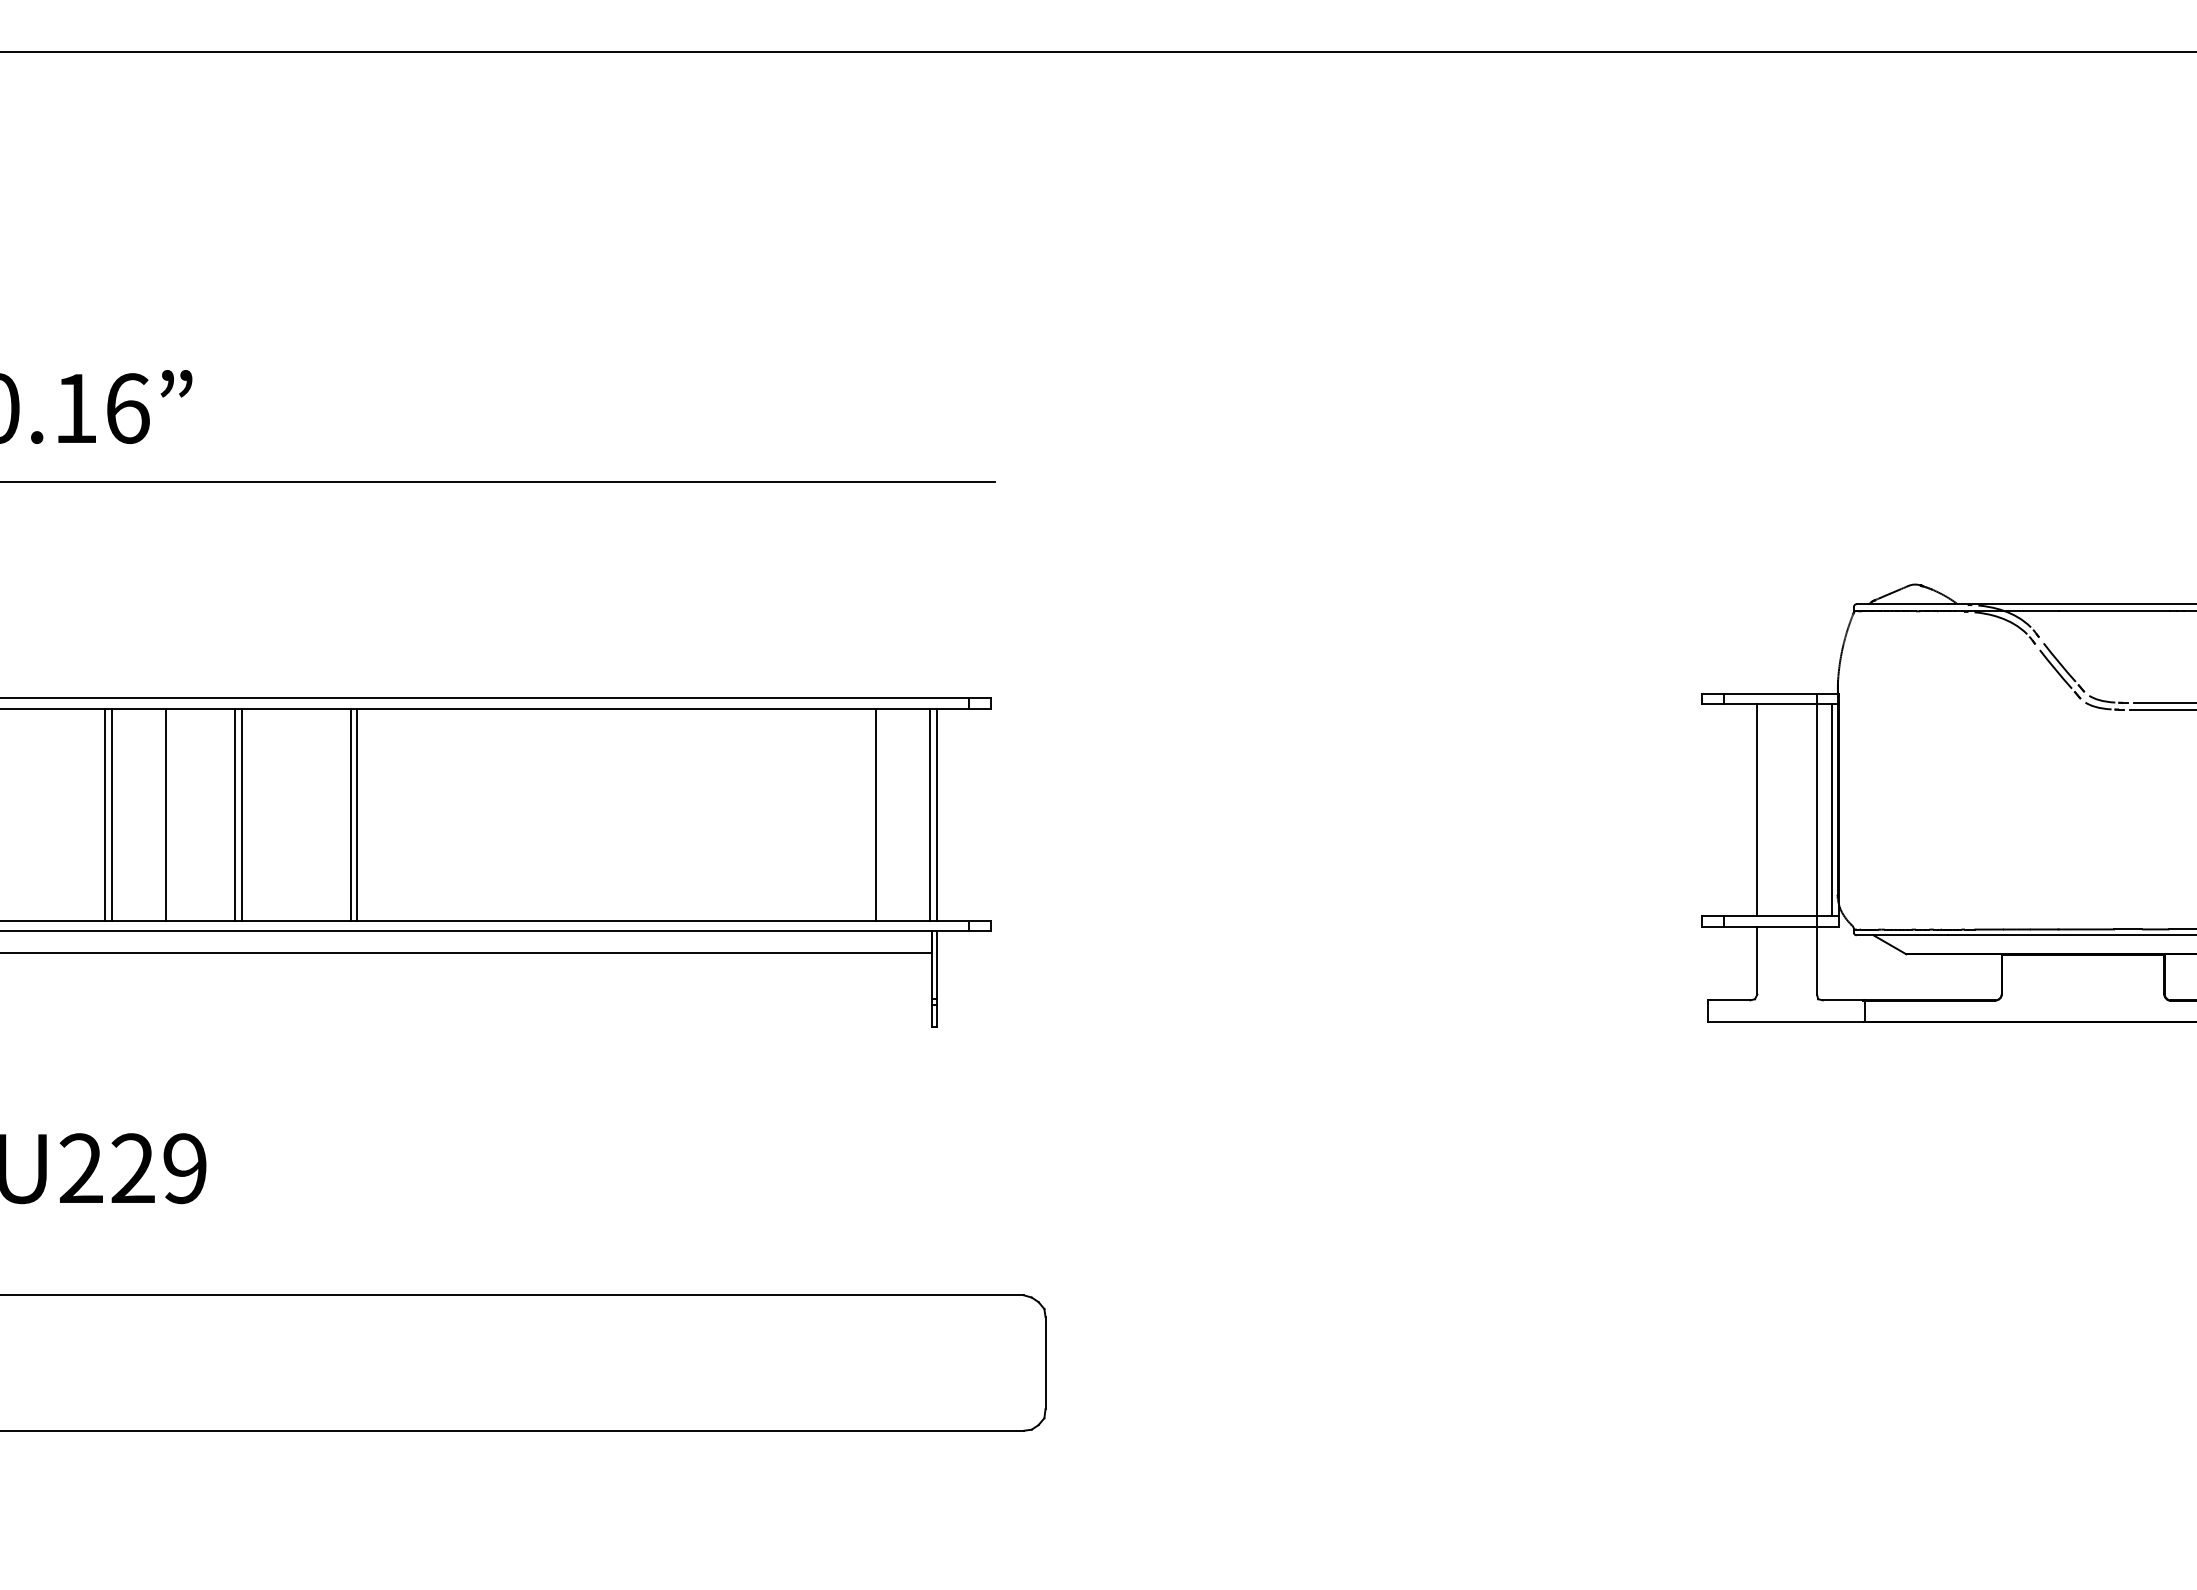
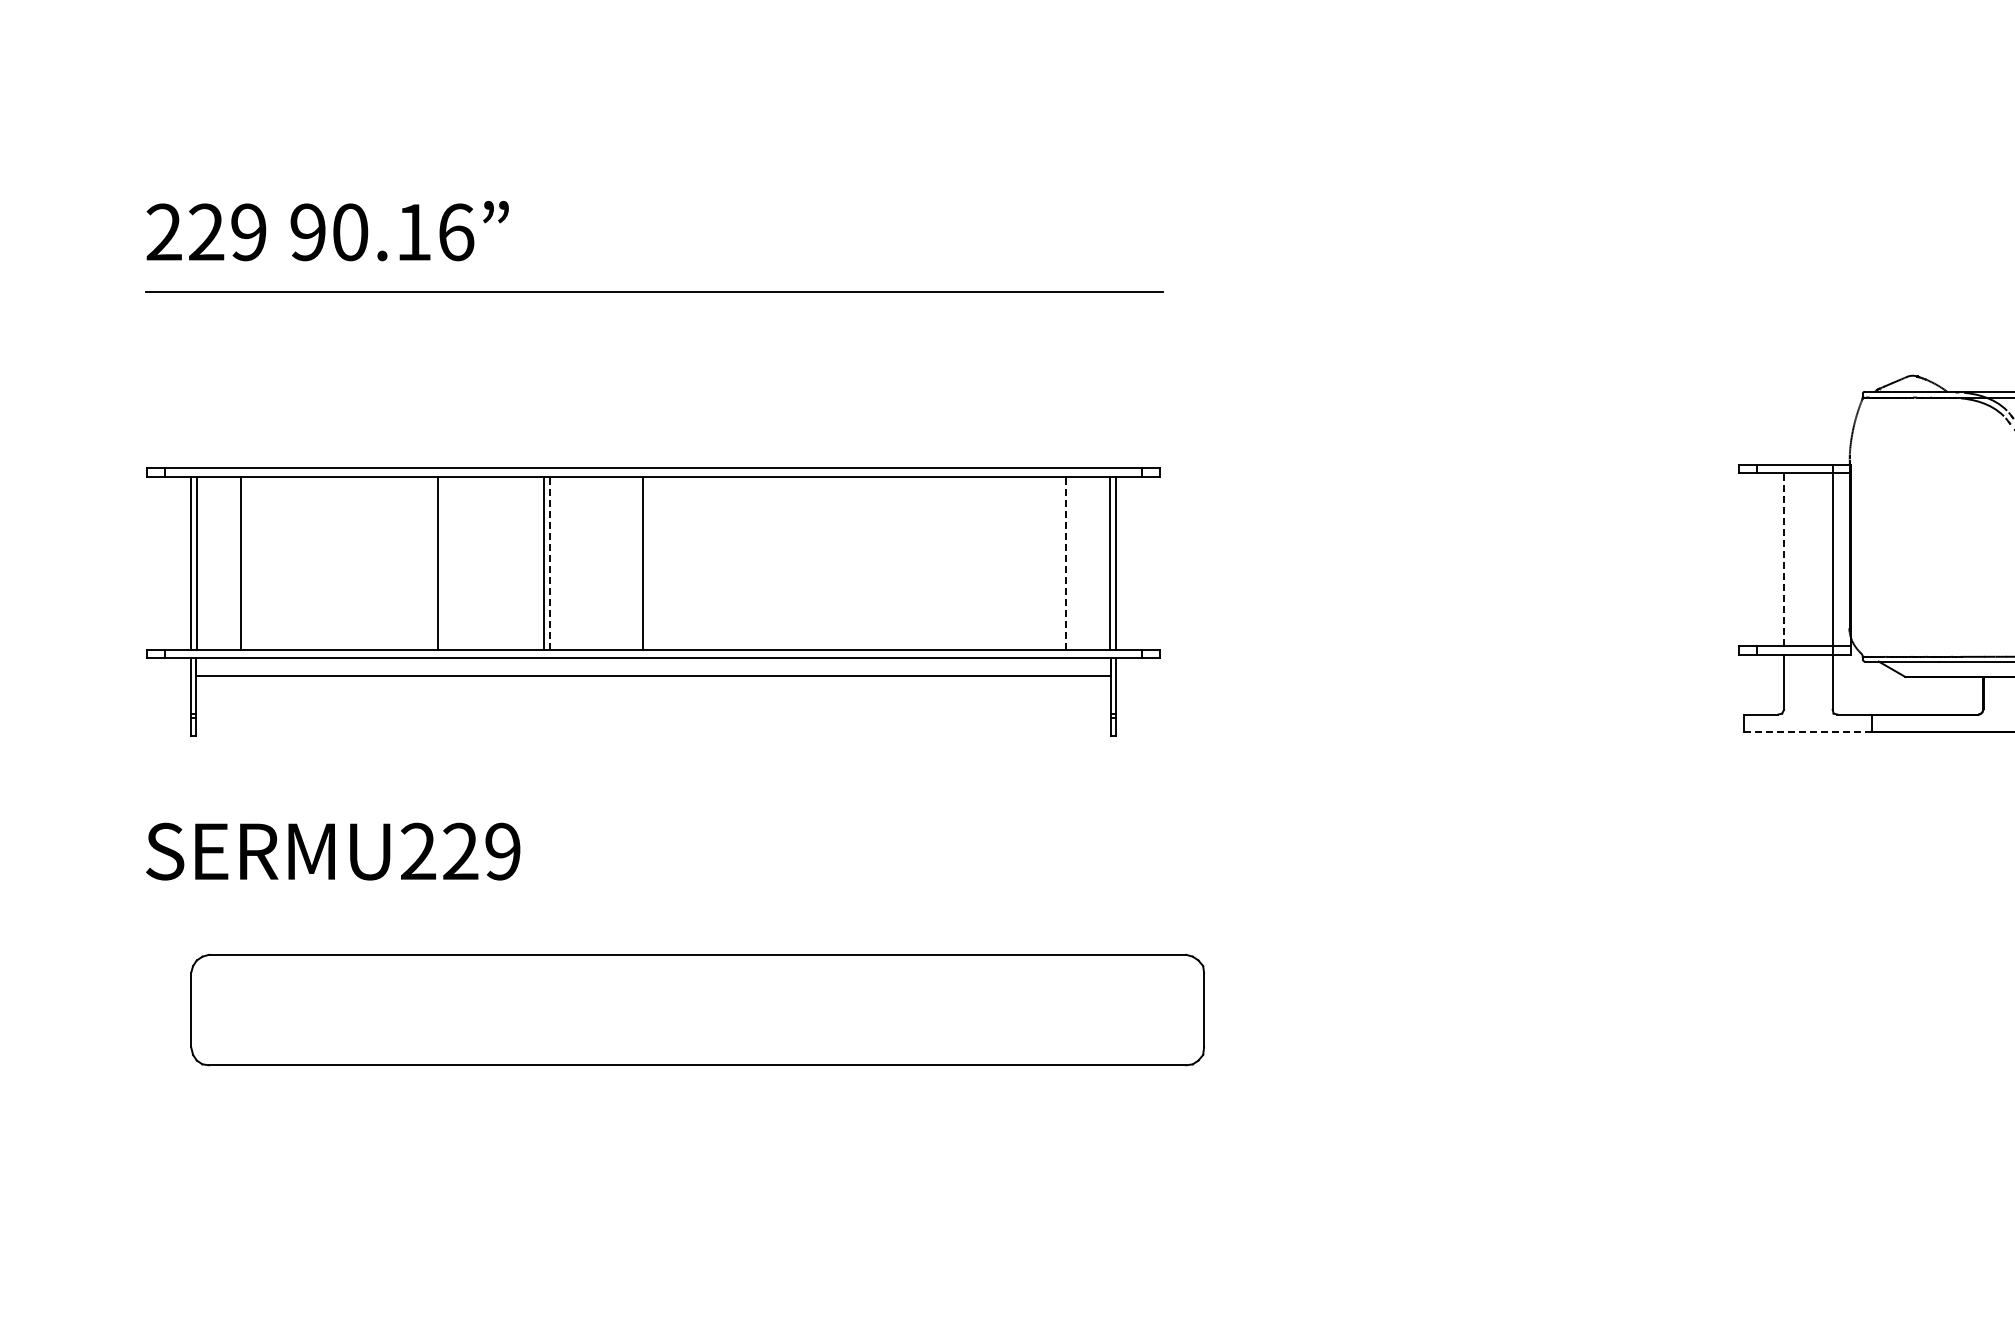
line: (1757, 810) -> (1784, 559), solid -> dashed
line: (1831, 810) -> (1844, 559), removed
line: (112, 813) -> (443, 562), removed
line: (166, 813) -> (487, 562), removed
line: (351, 813) -> (638, 562), removed
line: (242, 814) -> (549, 563), solid -> dashed
line: (876, 814) -> (1066, 563), solid -> dashed
line: (1787, 1022) -> (1808, 732), solid -> dashed

